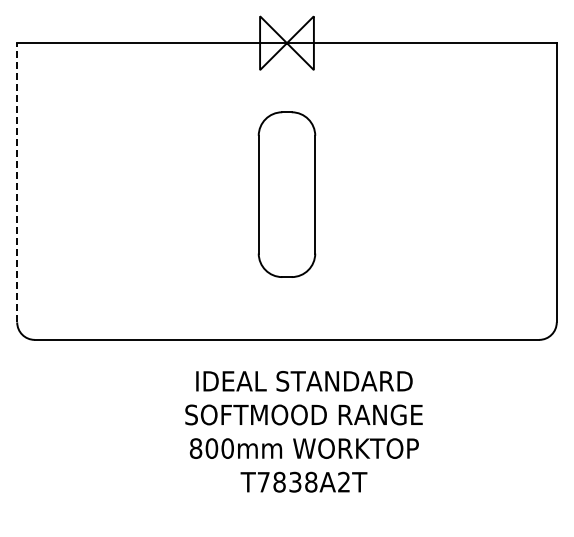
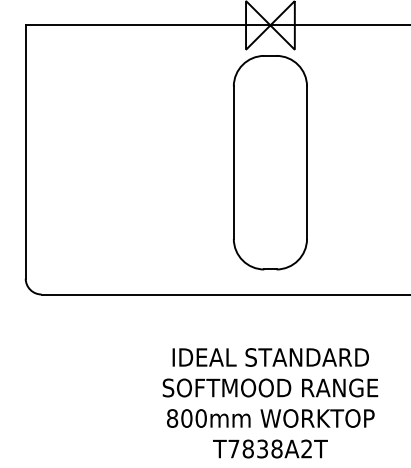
line: (17, 182) -> (25, 151), dashed -> solid
part: (286, 194) -> (269, 162), size x1.43
text: (303, 431) -> (269, 402), moved

